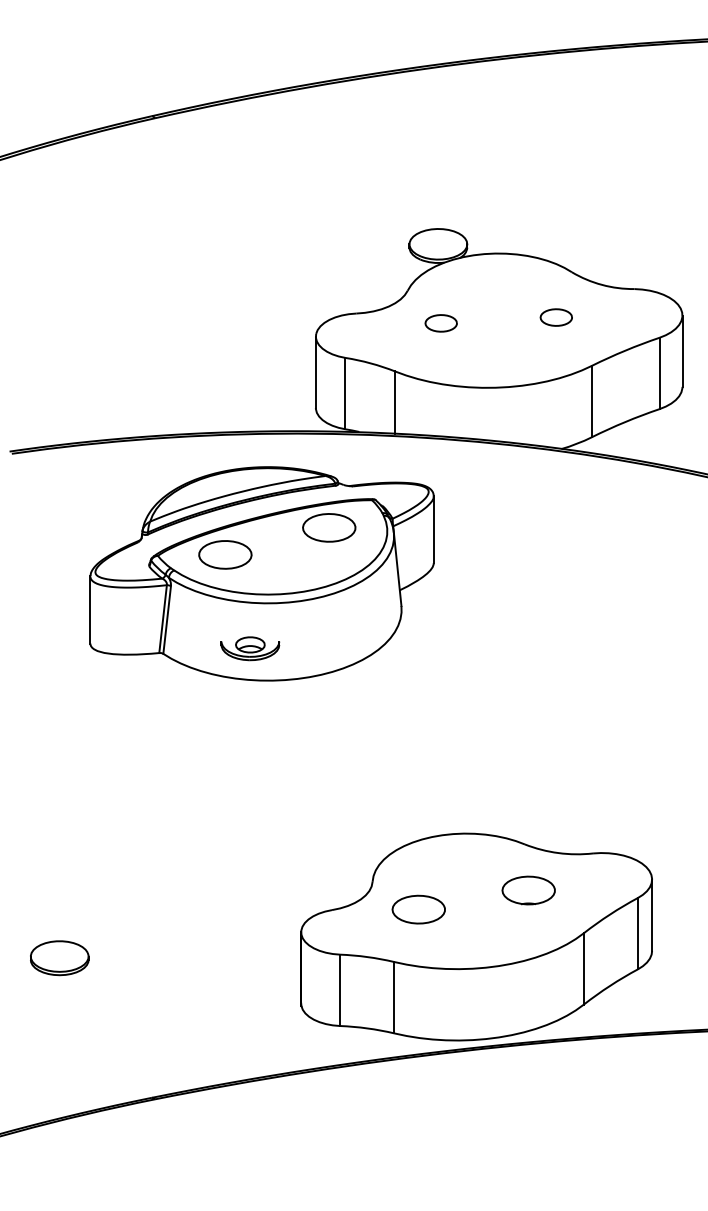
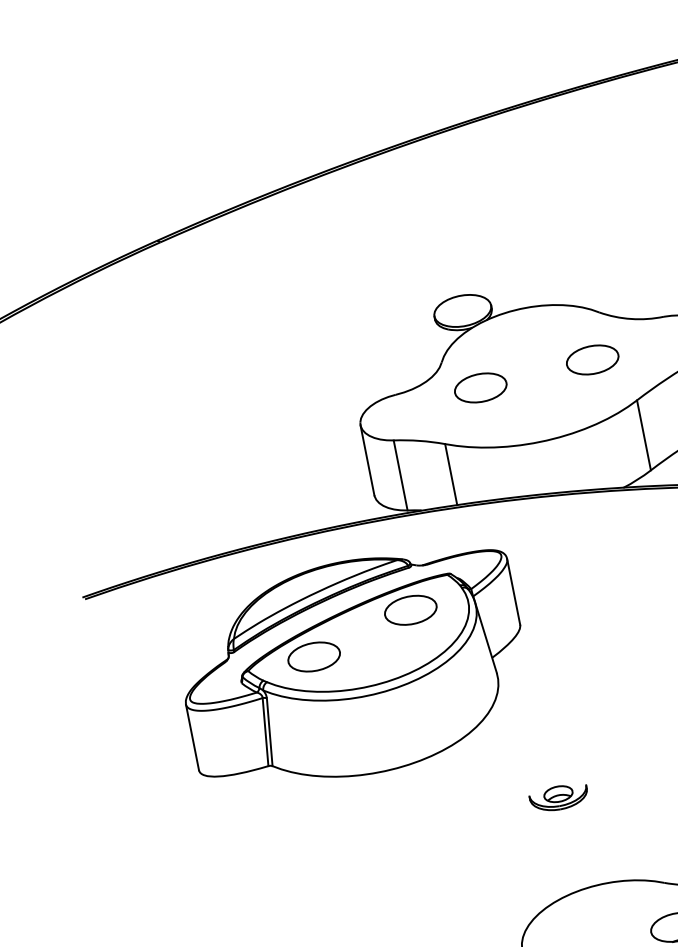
part: (556, 317) -> (592, 359), size x1.67
part: (441, 323) -> (481, 388), size x1.67
part: (250, 648) -> (559, 797), moved

